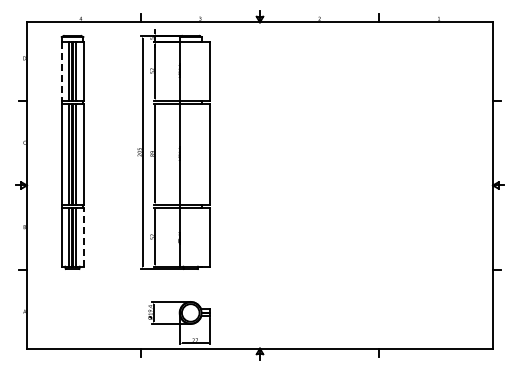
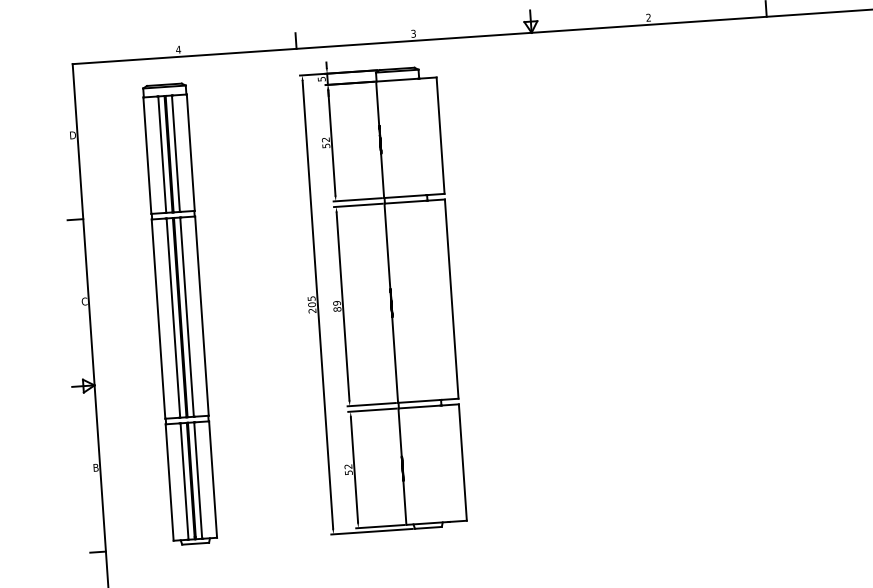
line: (61, 71) -> (147, 156), dashed -> solid
line: (83, 237) -> (212, 480), dashed -> solid

